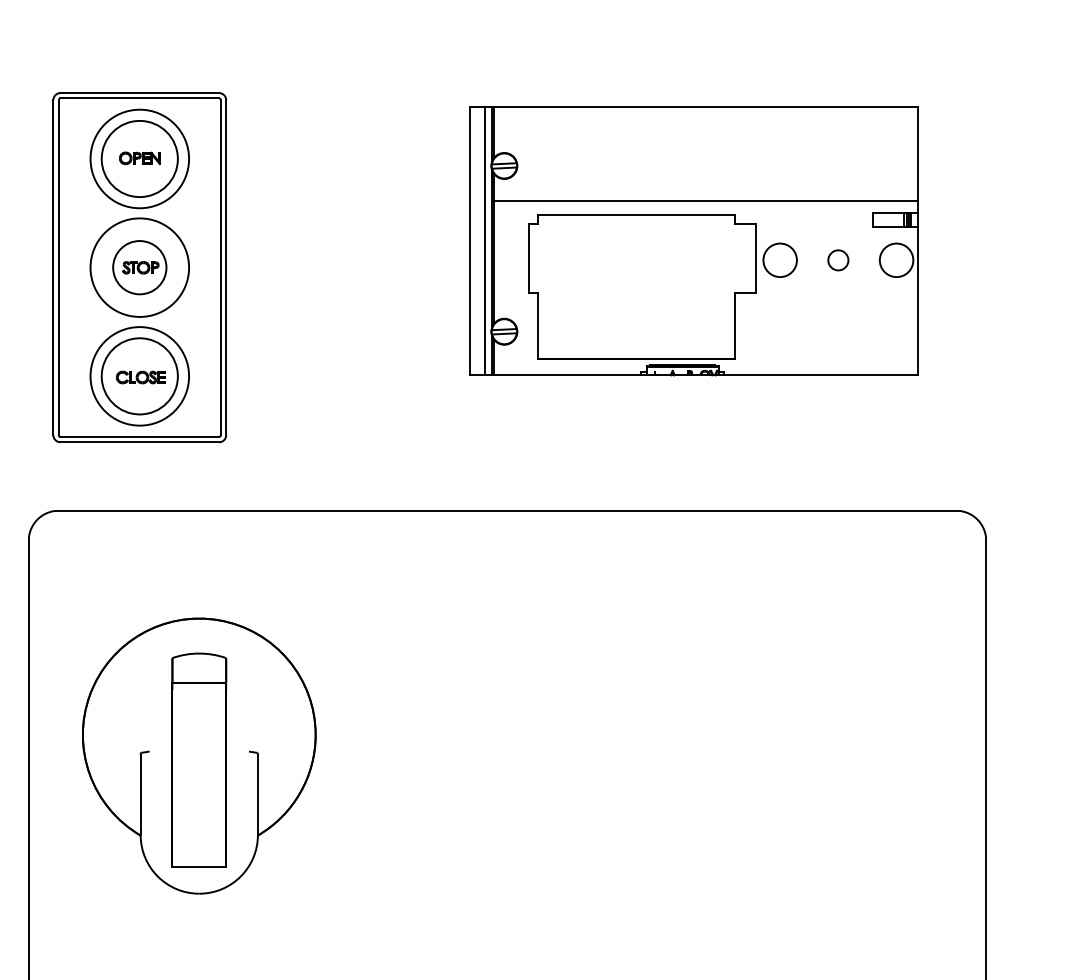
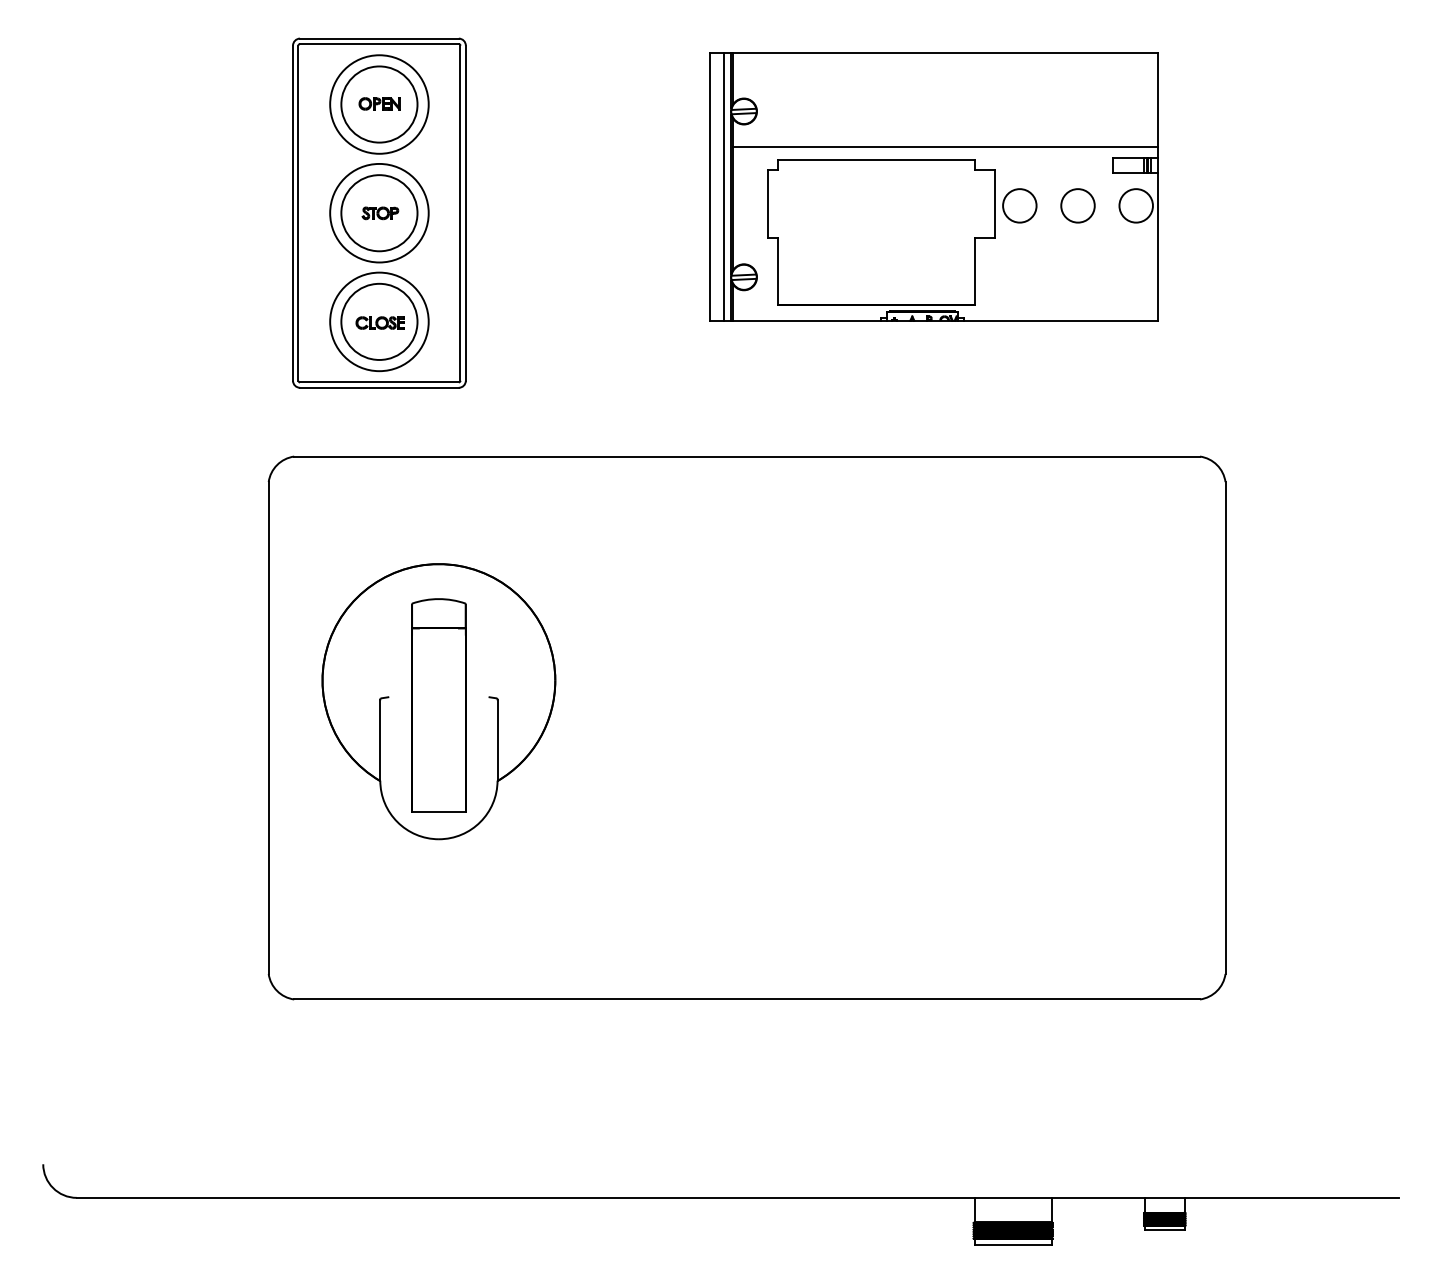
circle: (837, 259) -> (1077, 205), size x1.67
circle: (139, 267) -> (379, 213), size x1.43

